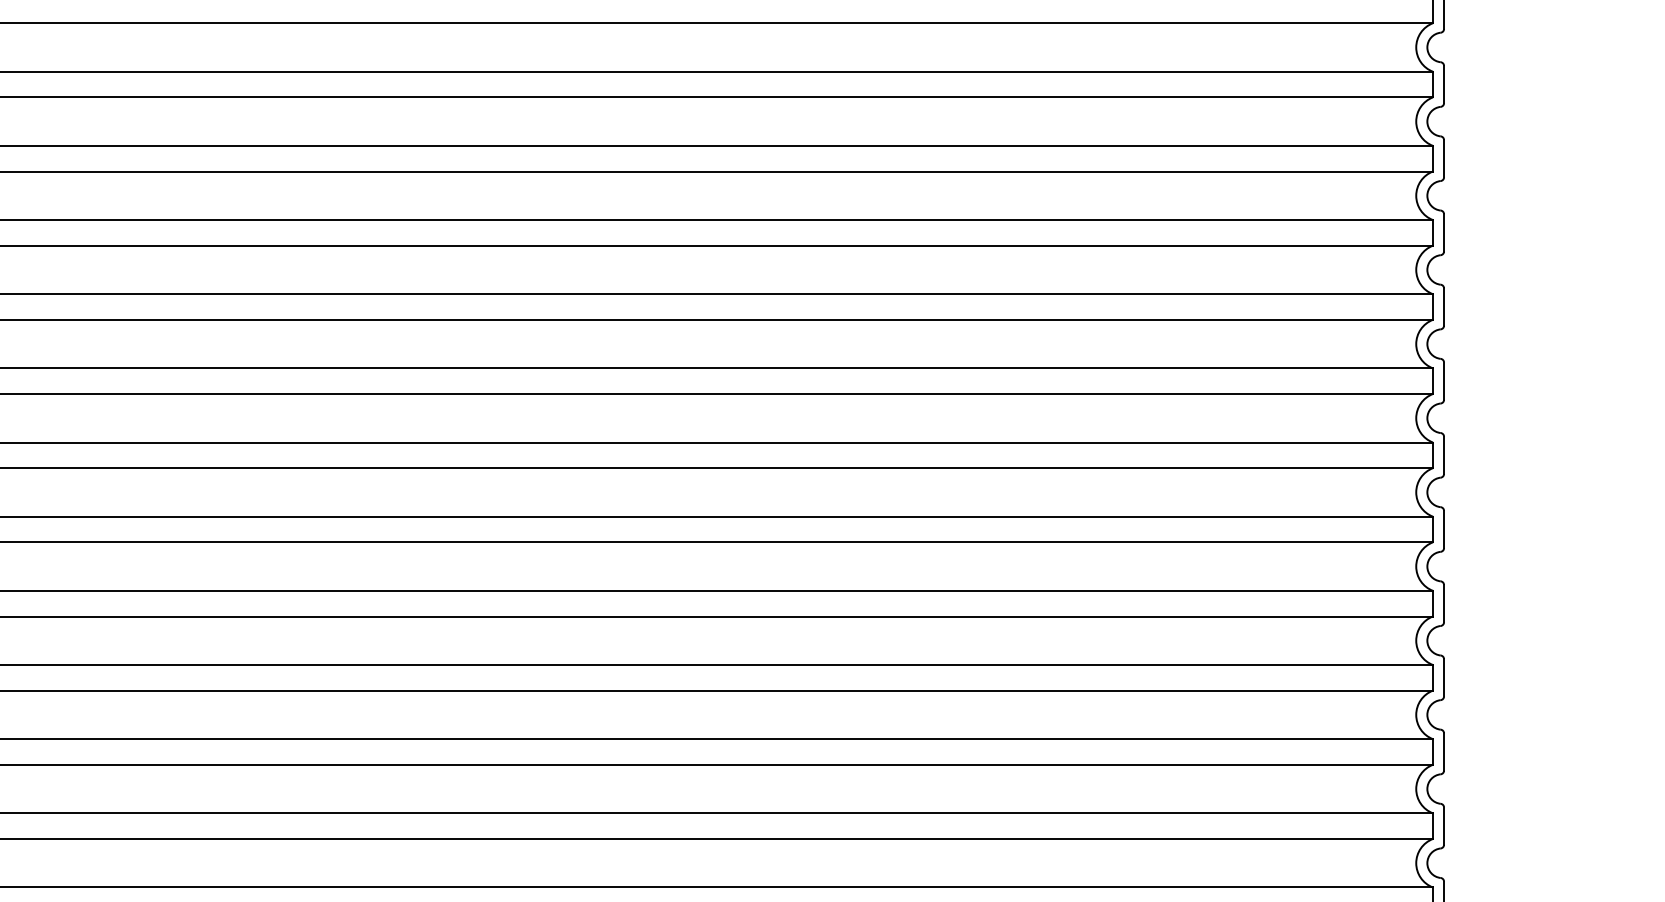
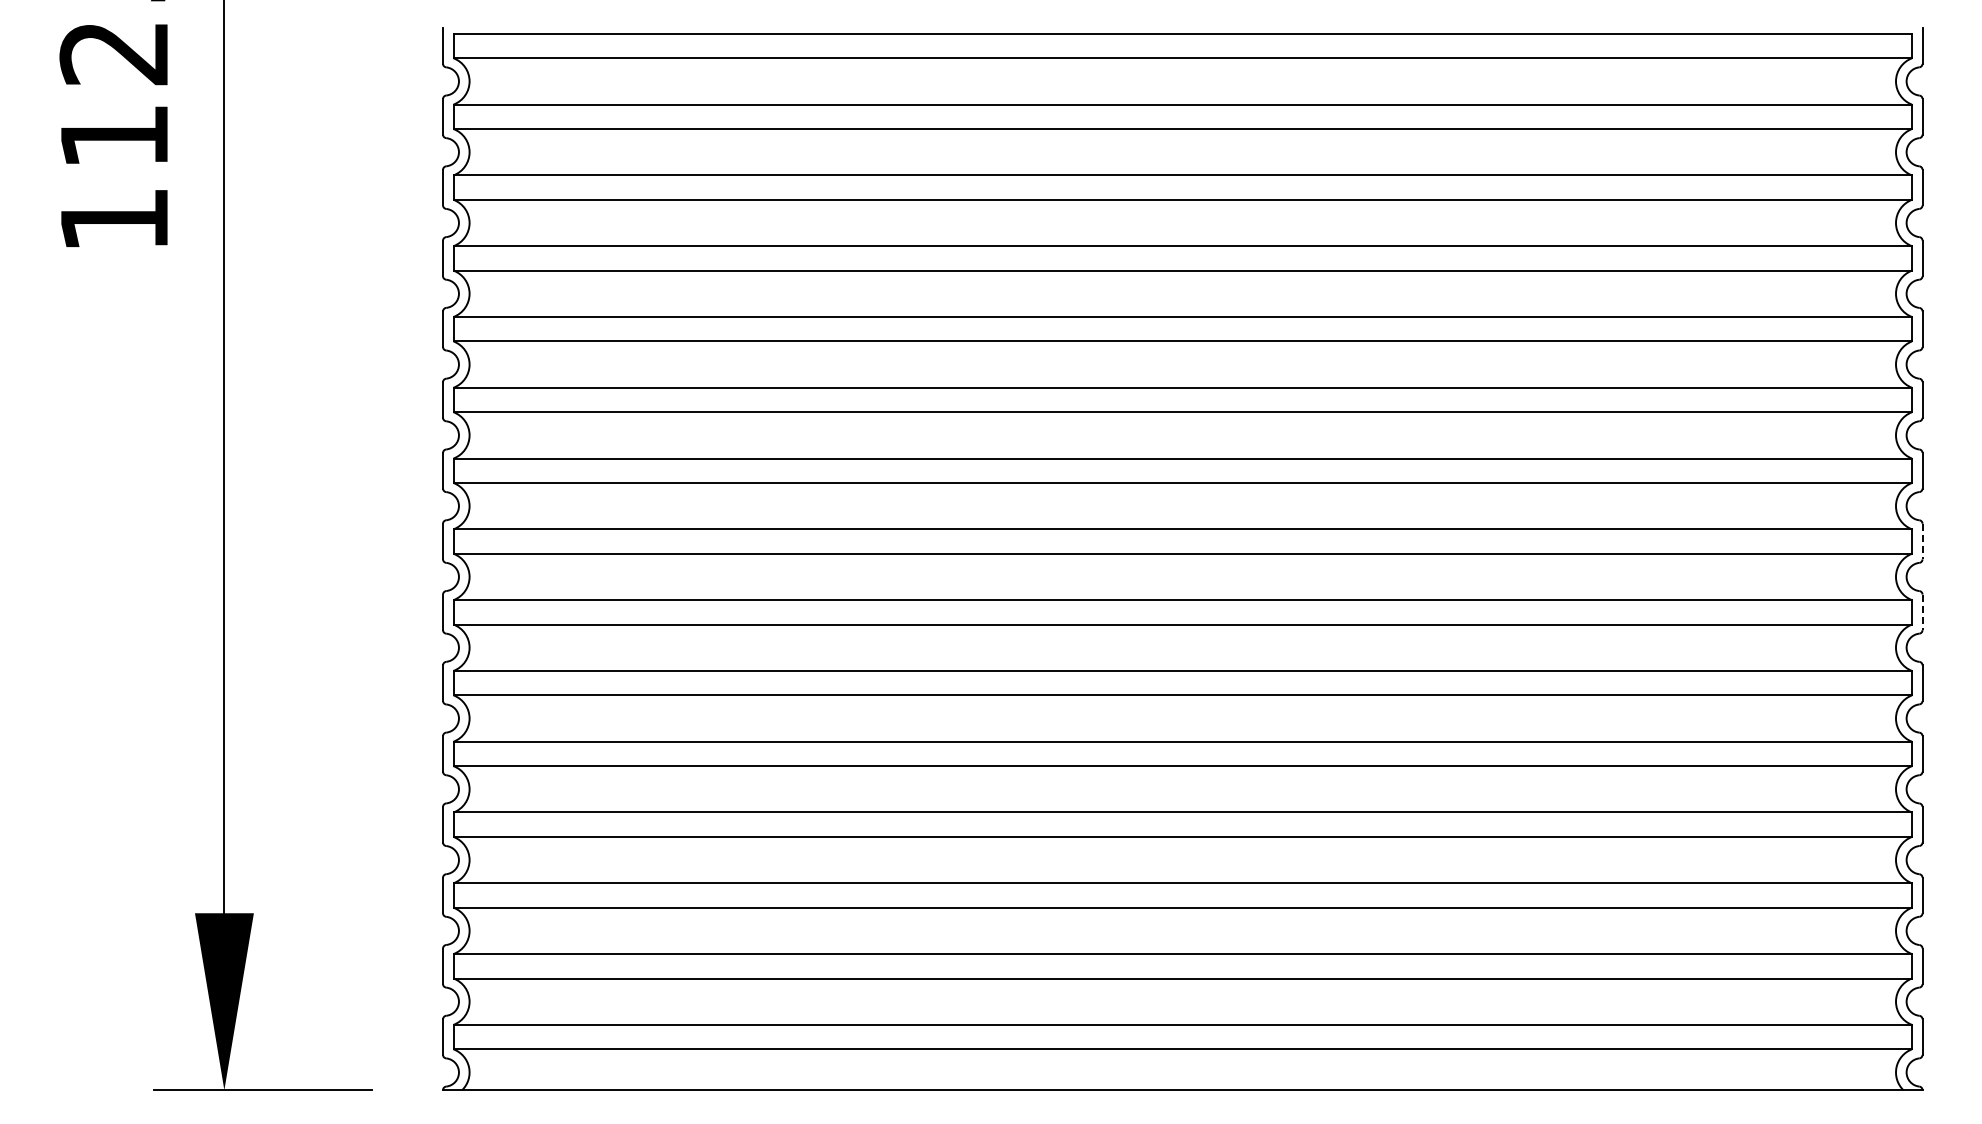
line: (1444, 381) -> (1922, 541), solid -> dashed
line: (1444, 455) -> (1922, 612), solid -> dashed

